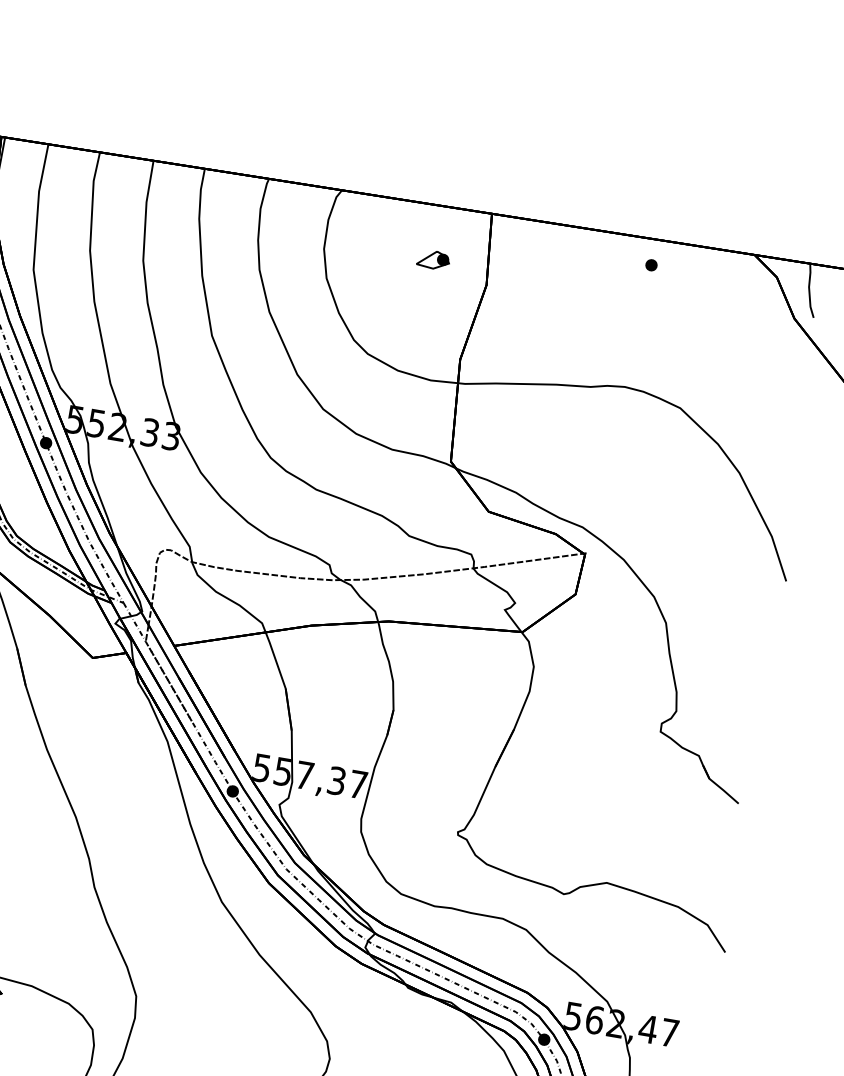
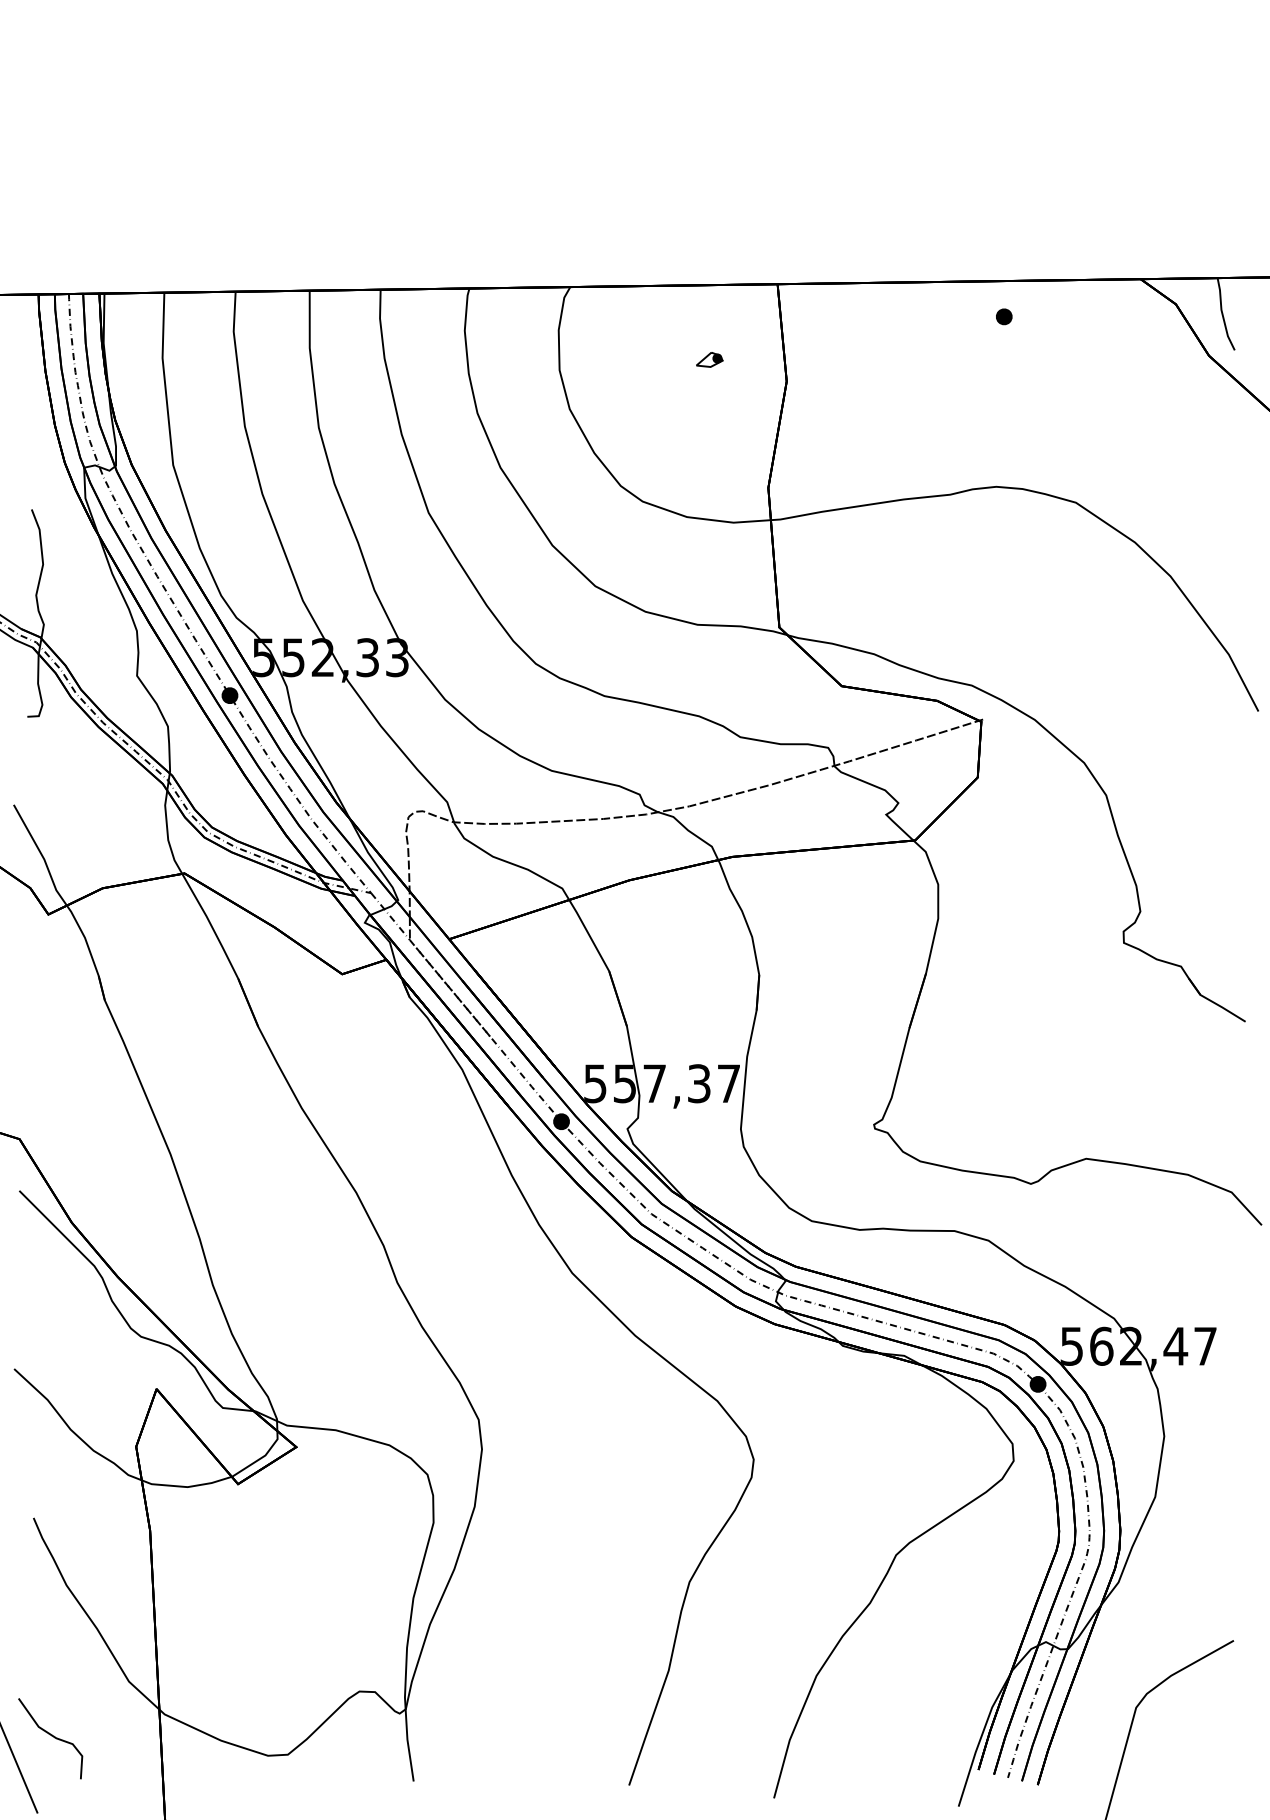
part: (433, 259) -> (709, 359), size x0.6

